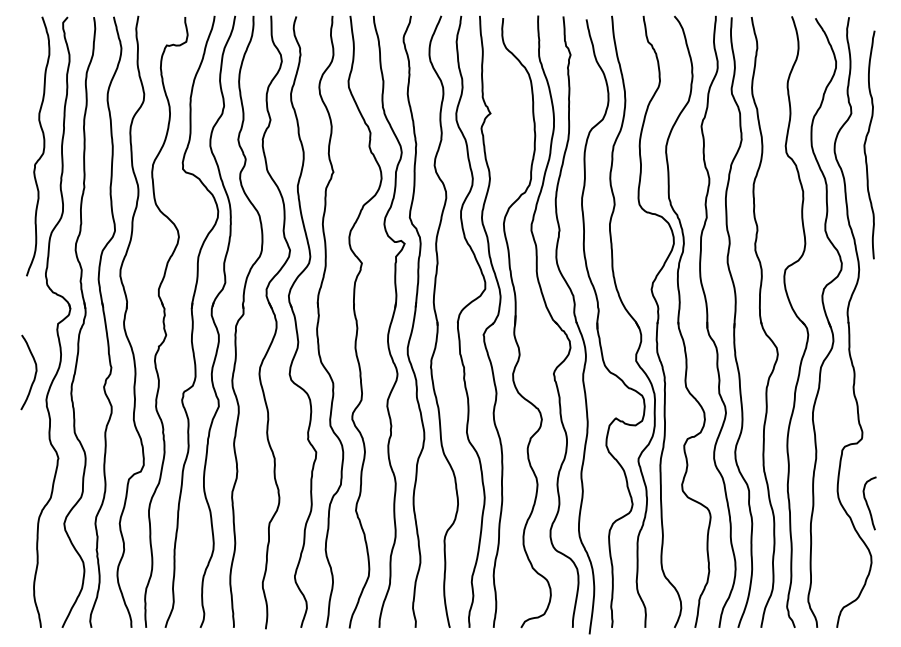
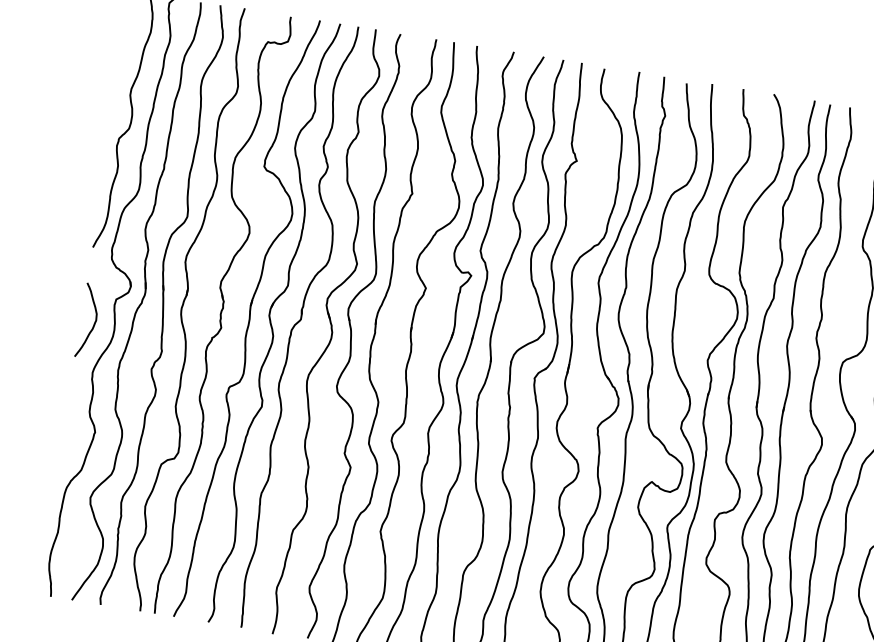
curve: (34, 374) -> (93, 323), moved

